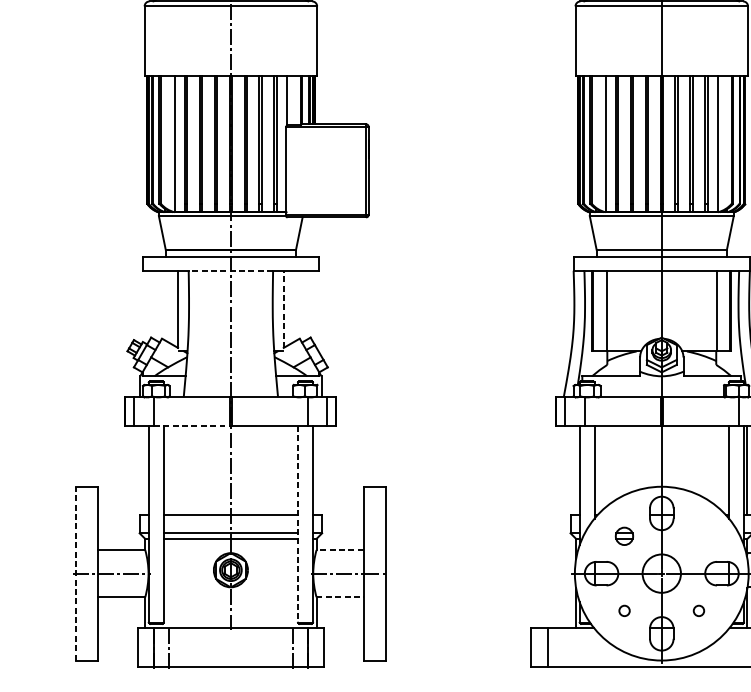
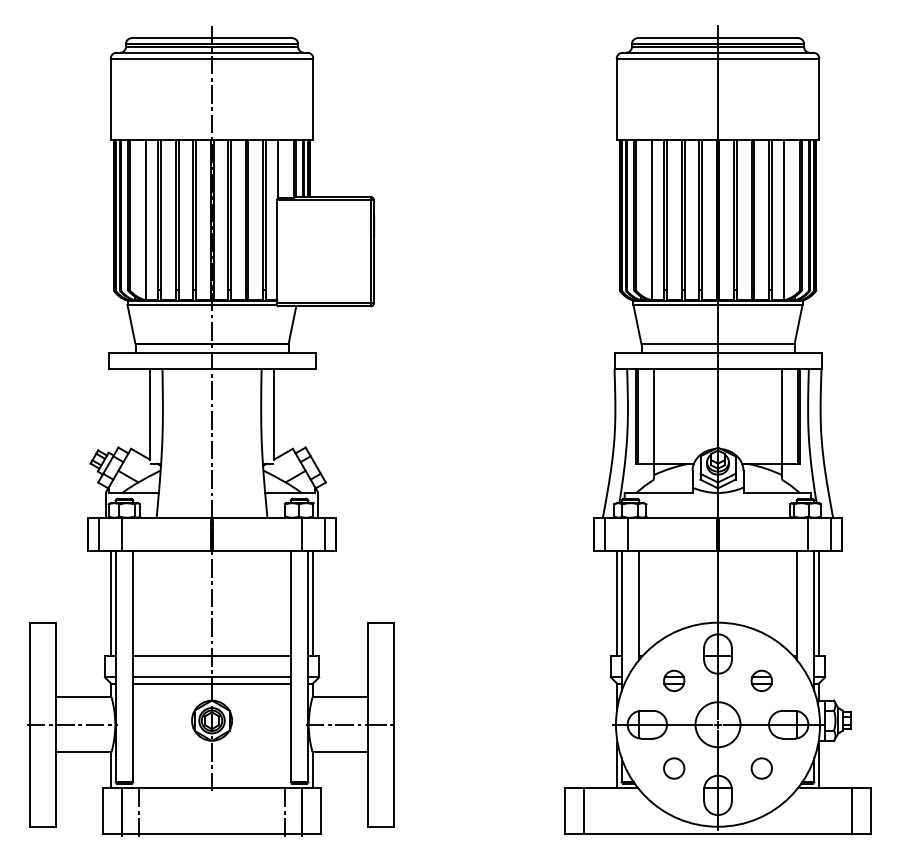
line: (231, 271) -> (212, 369), dashed -> solid
line: (284, 308) -> (274, 413), dashed -> solid
line: (192, 426) -> (166, 551), dashed -> solid
line: (145, 470) -> (111, 603), added
line: (316, 470) -> (312, 603), added
line: (576, 470) -> (617, 603), added
line: (297, 524) -> (290, 666), dashed -> solid
part: (698, 535) -> (761, 680), added
line: (340, 550) -> (340, 697), dashed -> solid
line: (75, 573) -> (29, 724), dashed -> solid
line: (340, 597) -> (340, 752), dashed -> solid
circle: (624, 610) -> (674, 768), size x1.67
circle: (698, 610) -> (761, 768), size x1.67

